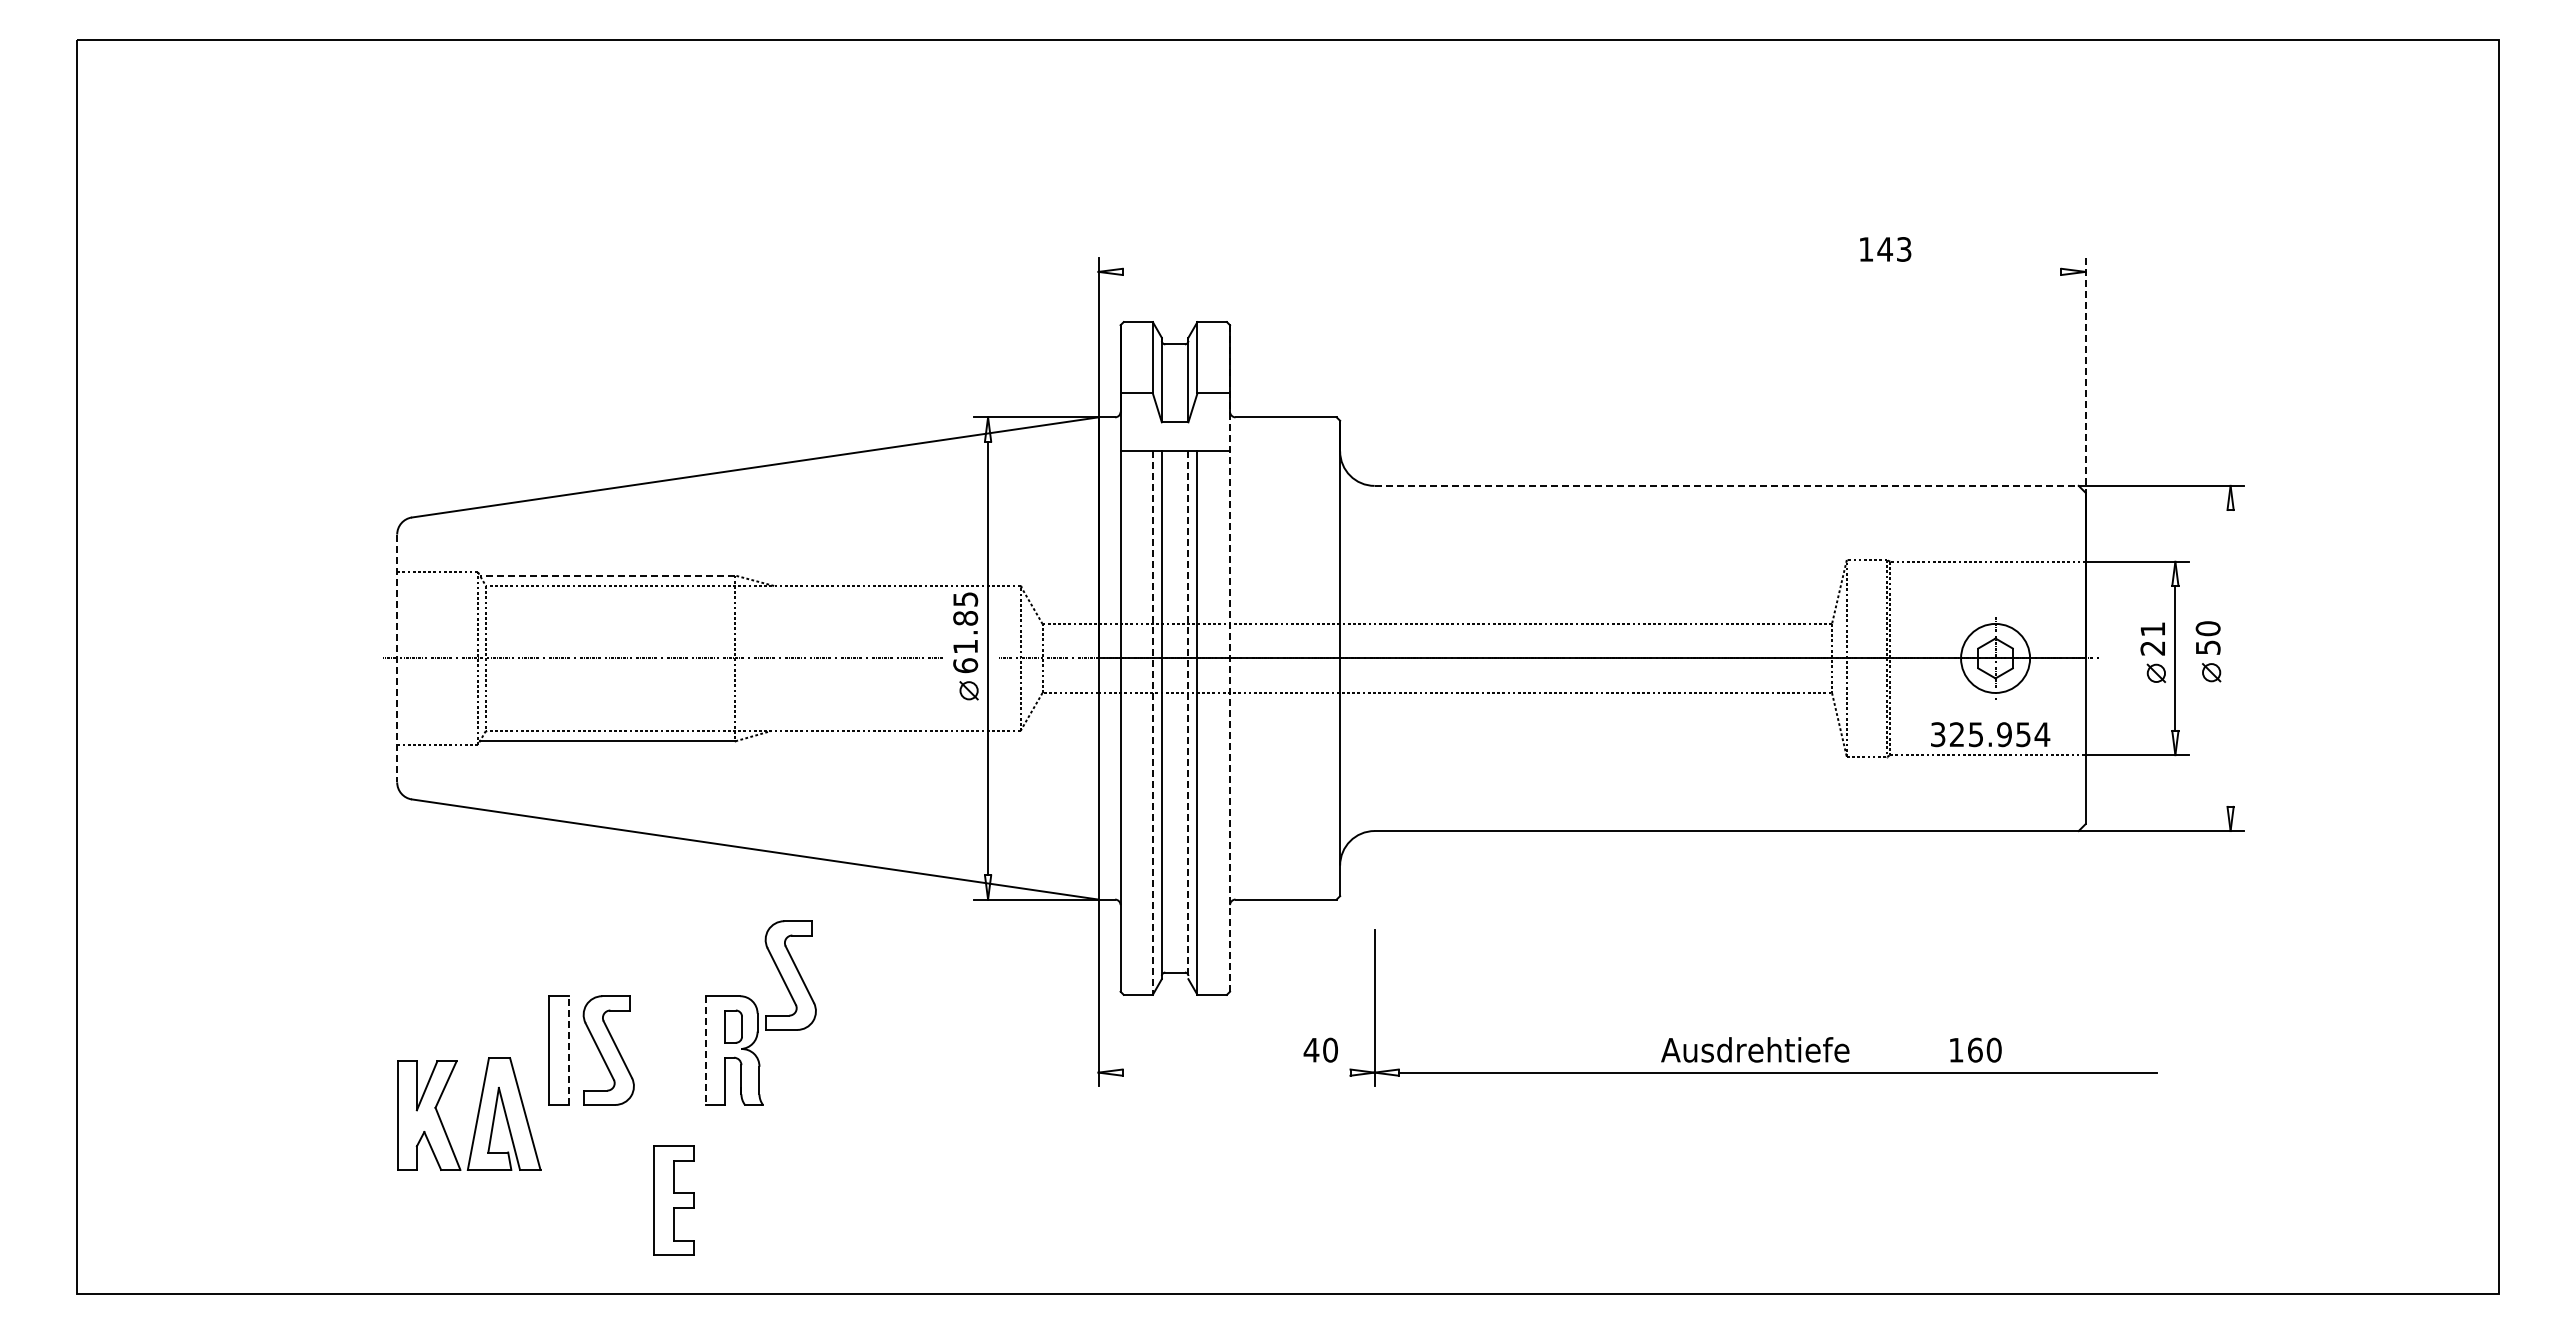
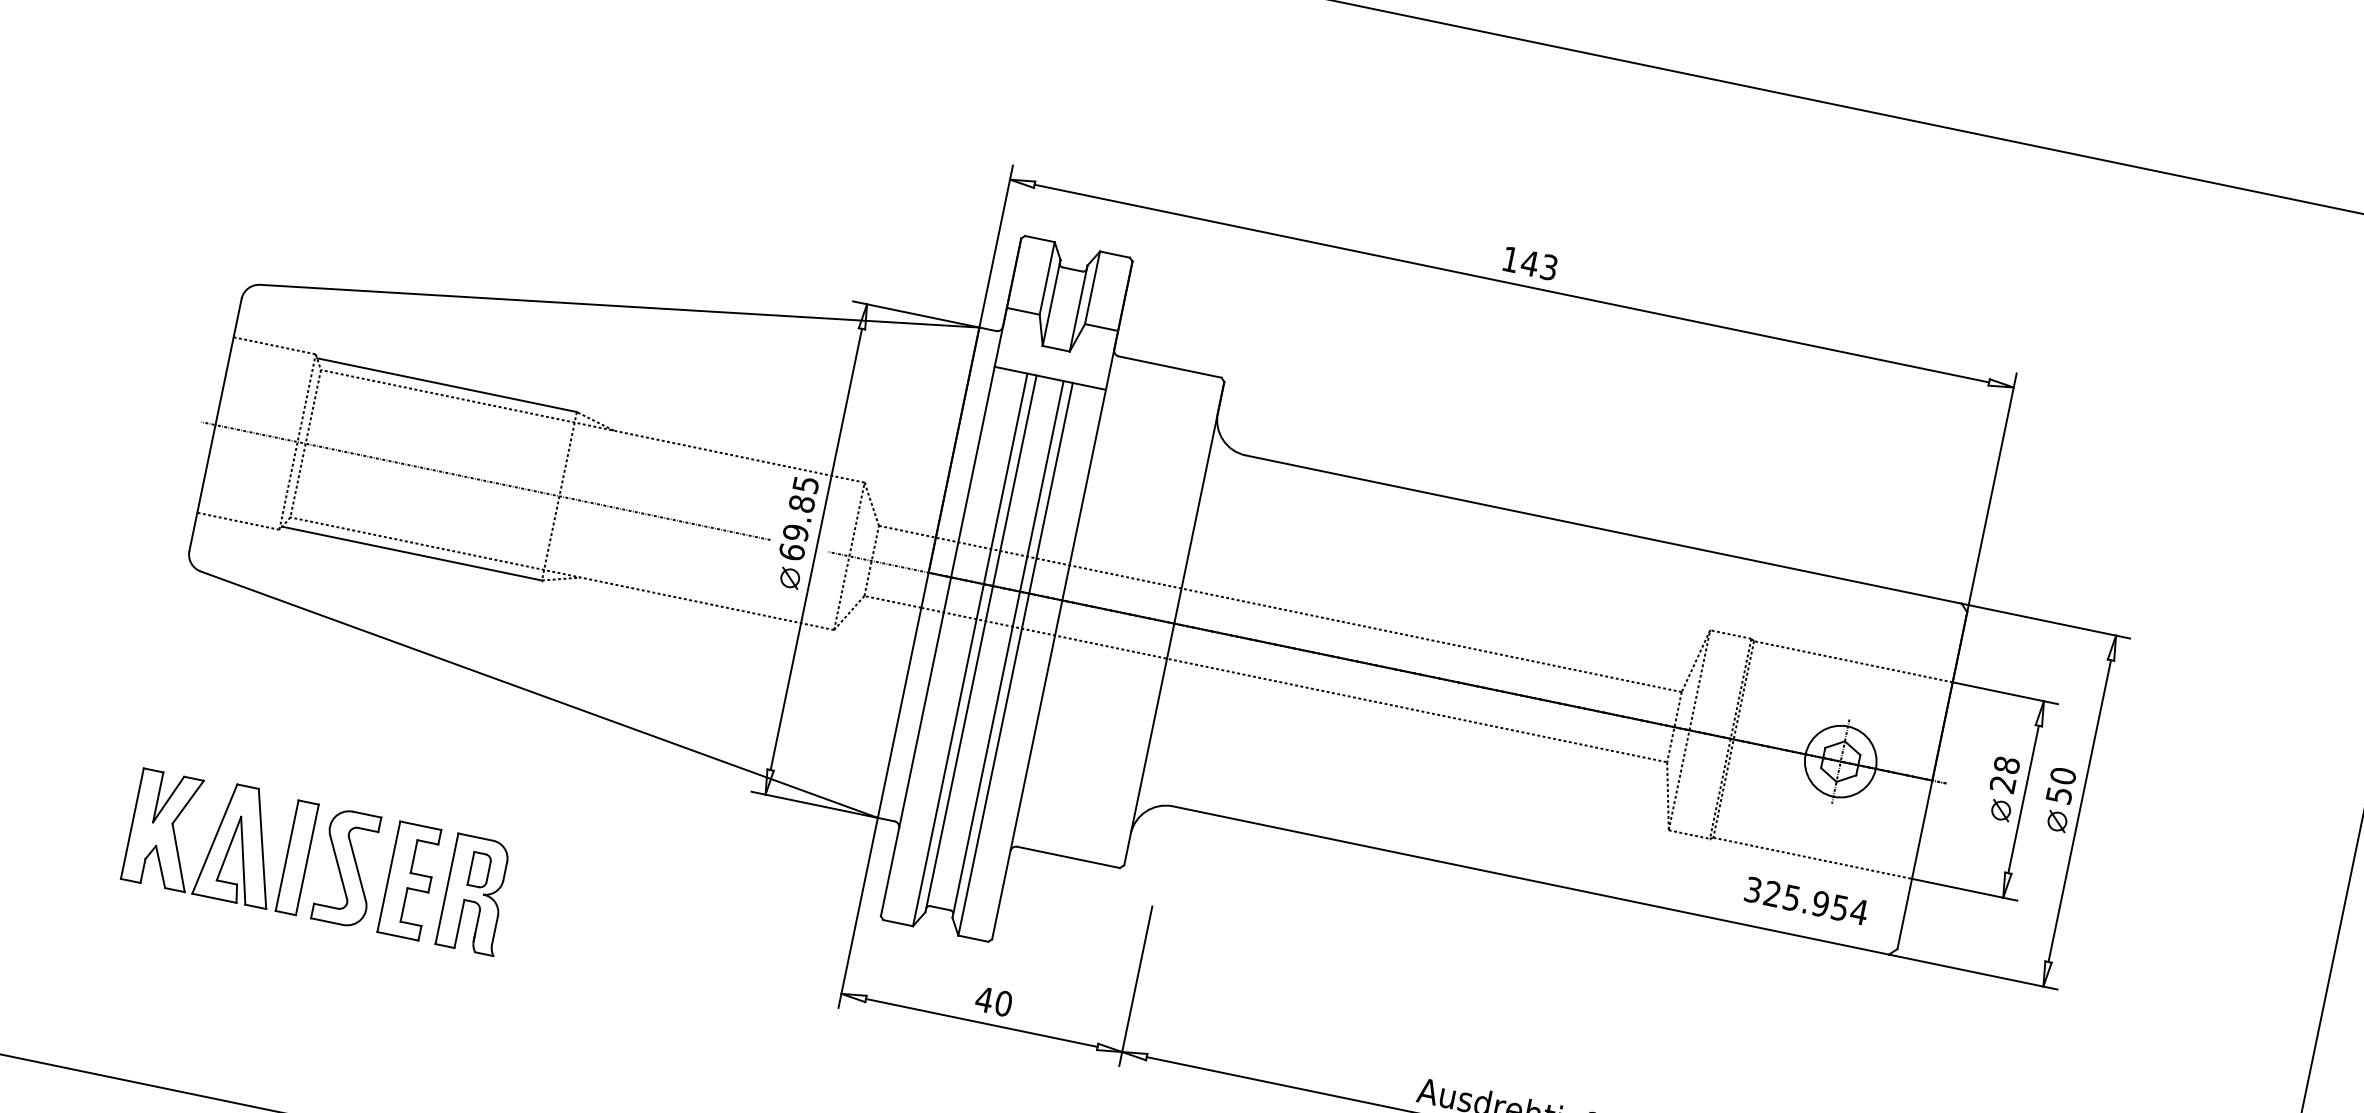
text: (1885, 249) -> (1530, 263), moved
line: (1591, 271) -> (1511, 283), added
line: (2085, 375) -> (1991, 492), dashed -> solid
line: (1727, 485) -> (1604, 529), dashed -> solid
line: (607, 575) -> (446, 384), dashed -> solid
text: (2152, 629) -> (2006, 765), 21 -> 28
text: (965, 646) -> (795, 532), 61.85 -> 69.85
line: (1230, 657) -> (1063, 599), dashed -> solid
line: (397, 658) -> (215, 425), dashed -> solid
line: (2230, 658) -> (2079, 811), added
line: (1188, 715) -> (1008, 649), dashed -> solid
line: (1152, 723) -> (969, 650), dashed -> solid
text: (1990, 734) -> (1806, 900), moved
part: (790, 975) -> (548, 830), removed
text: (1320, 1049) -> (993, 1000), moved
line: (568, 1050) -> (307, 859), dashed -> solid
line: (706, 1051) -> (447, 889), dashed -> solid
line: (1236, 1072) -> (981, 1022), added
part: (477, 1113) -> (214, 838), moved
part: (673, 1200) -> (408, 880), moved

